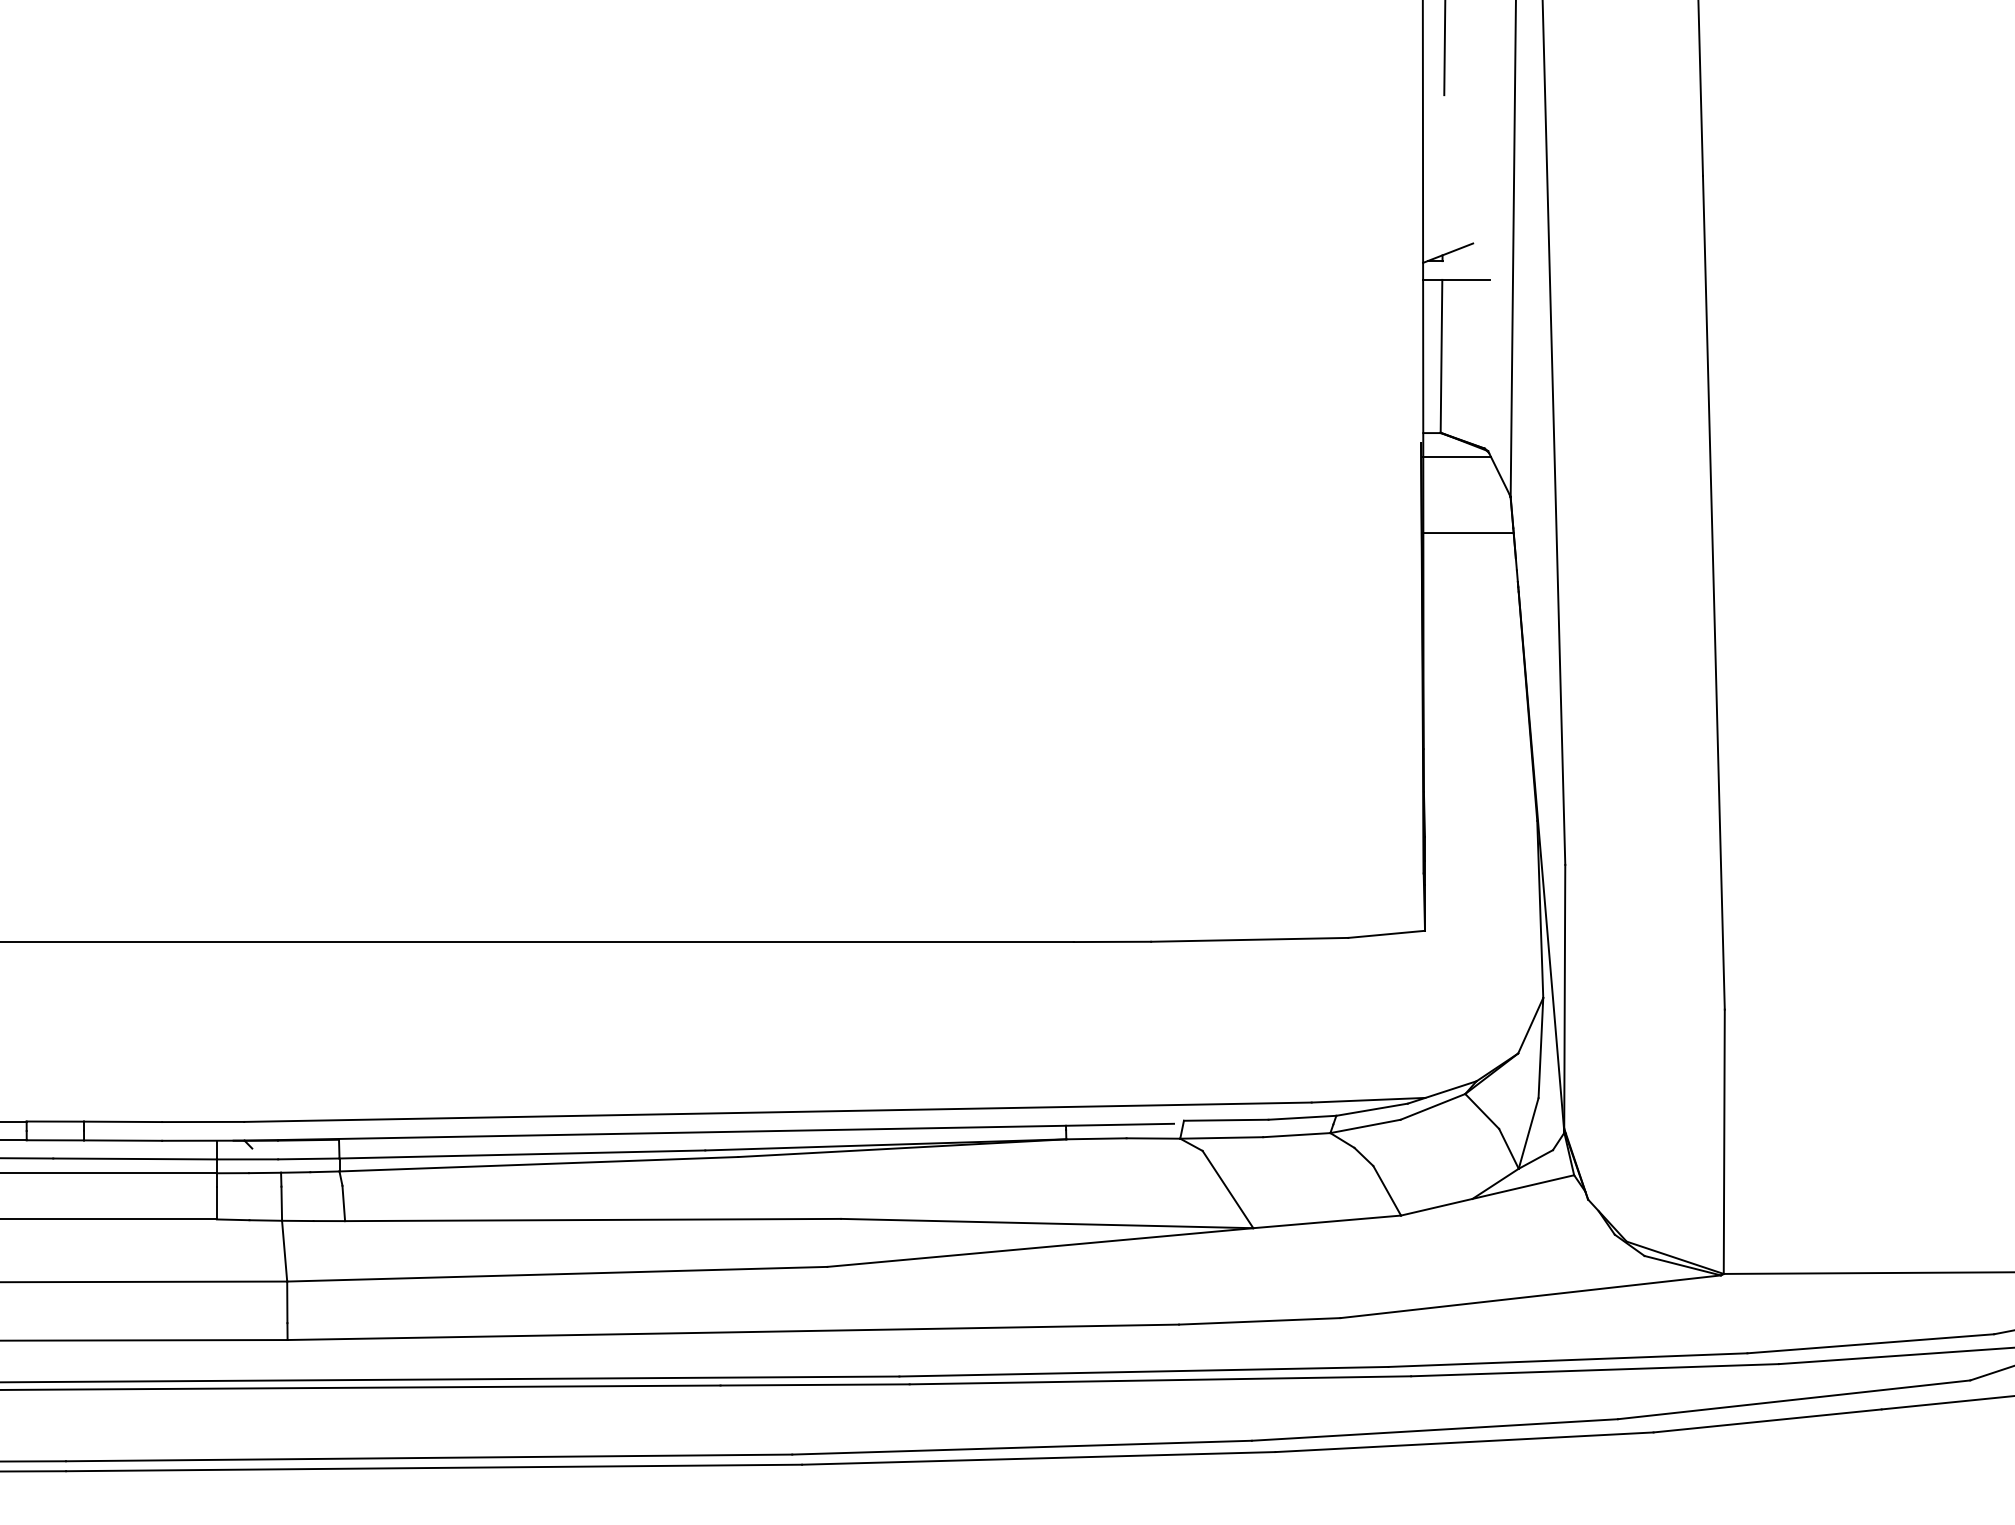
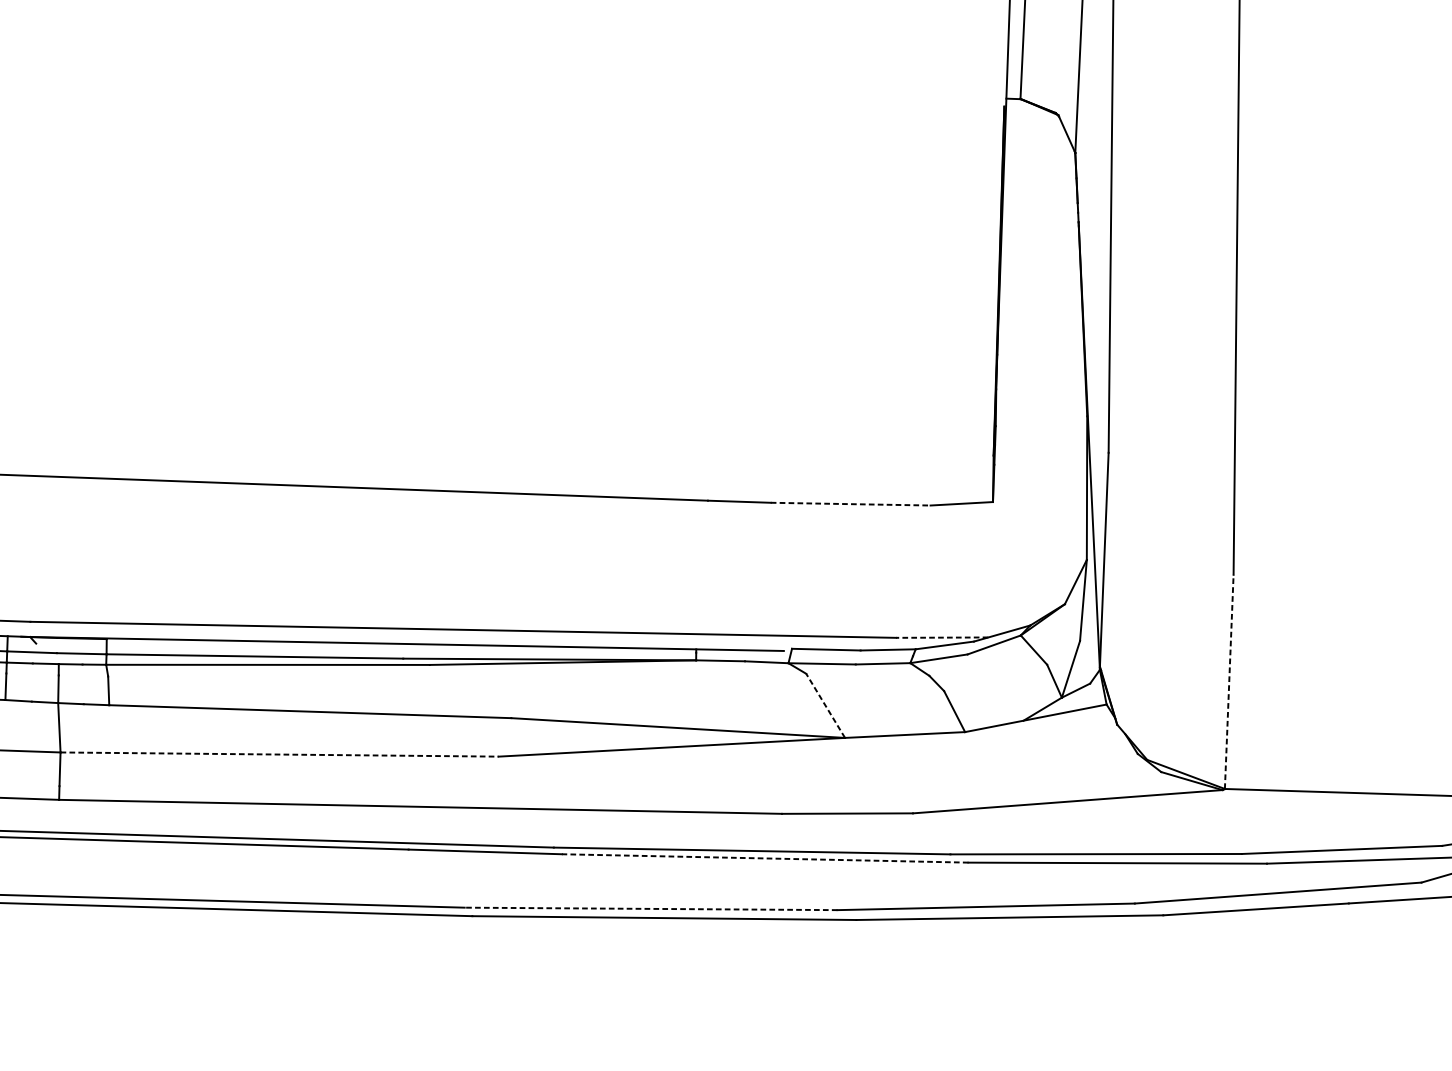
line: (1457, 457) -> (1033, 119), removed
line: (1468, 533) -> (1040, 181), removed
line: (1249, 939) -> (850, 503), solid -> dashed
line: (1368, 1100) -> (942, 637), solid -> dashed
line: (1724, 1141) -> (1229, 681), solid -> dashed
line: (1227, 1189) -> (825, 705), solid -> dashed
line: (557, 1274) -> (279, 754), solid -> dashed
line: (1160, 1380) -> (765, 858), solid -> dashed
line: (1022, 1447) -> (651, 908), solid -> dashed

